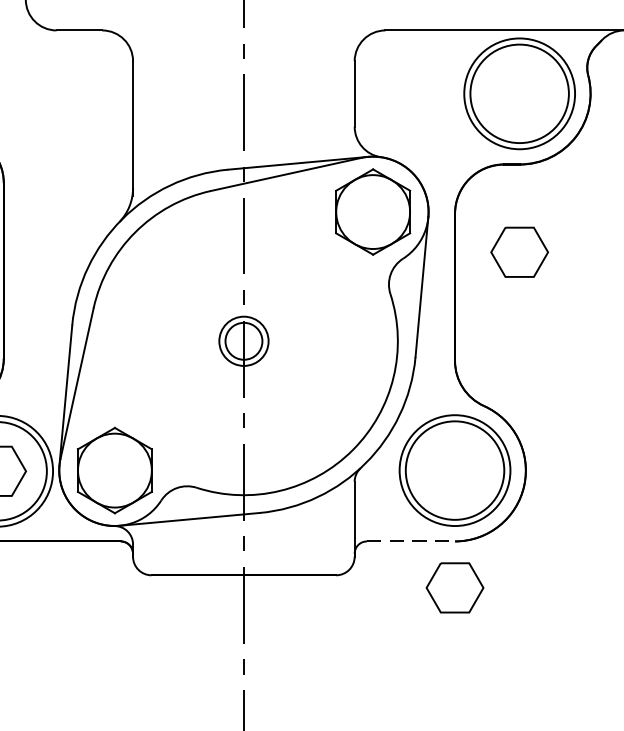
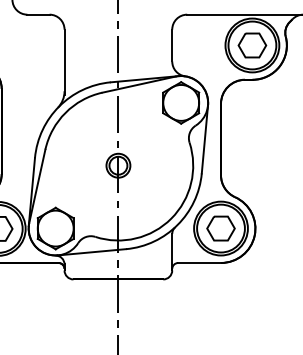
part: (519, 252) -> (252, 45), moved
line: (412, 540) -> (200, 262), dashed -> solid
part: (453, 587) -> (220, 228), moved

